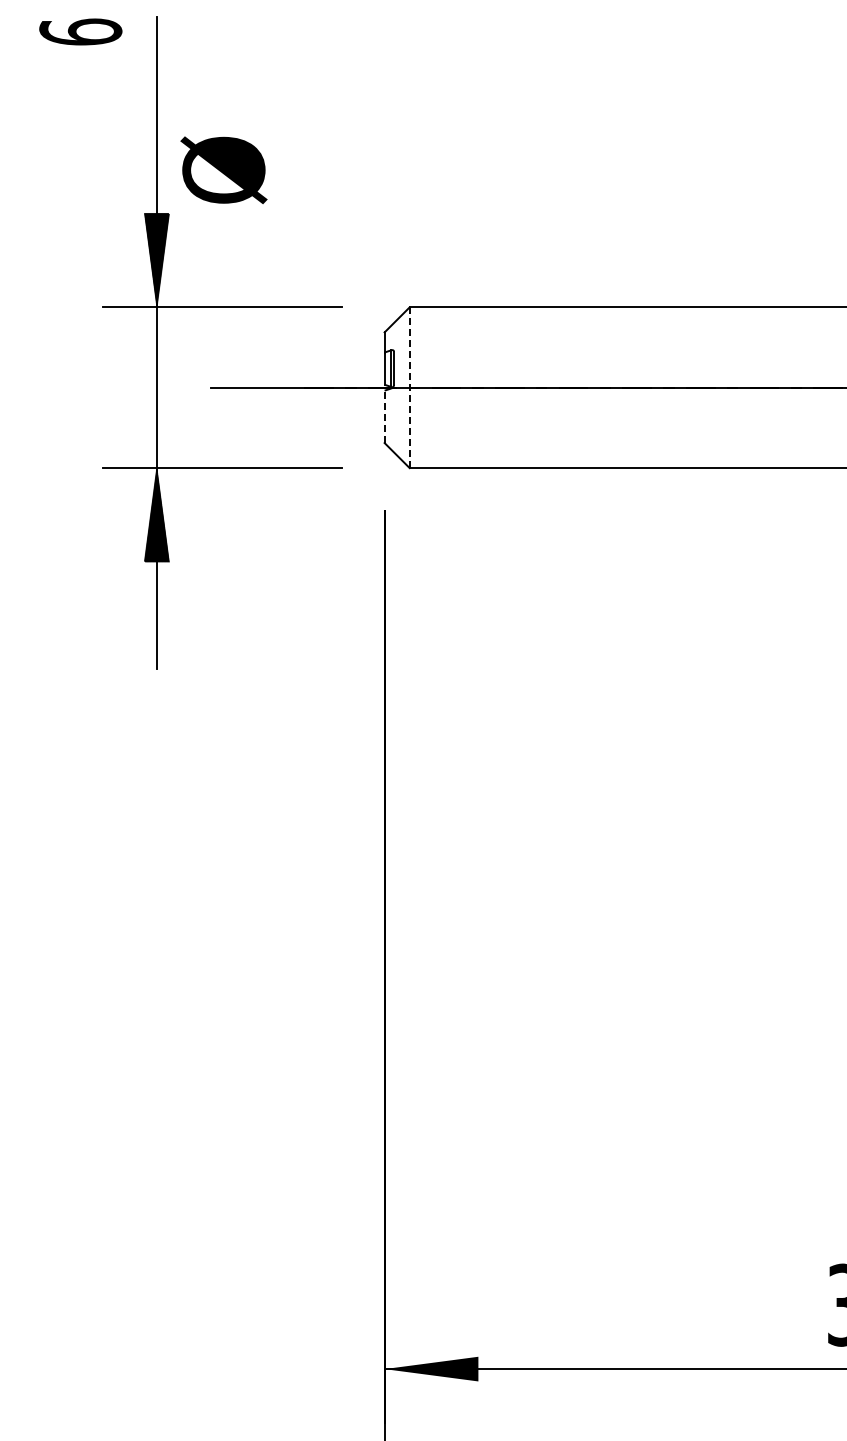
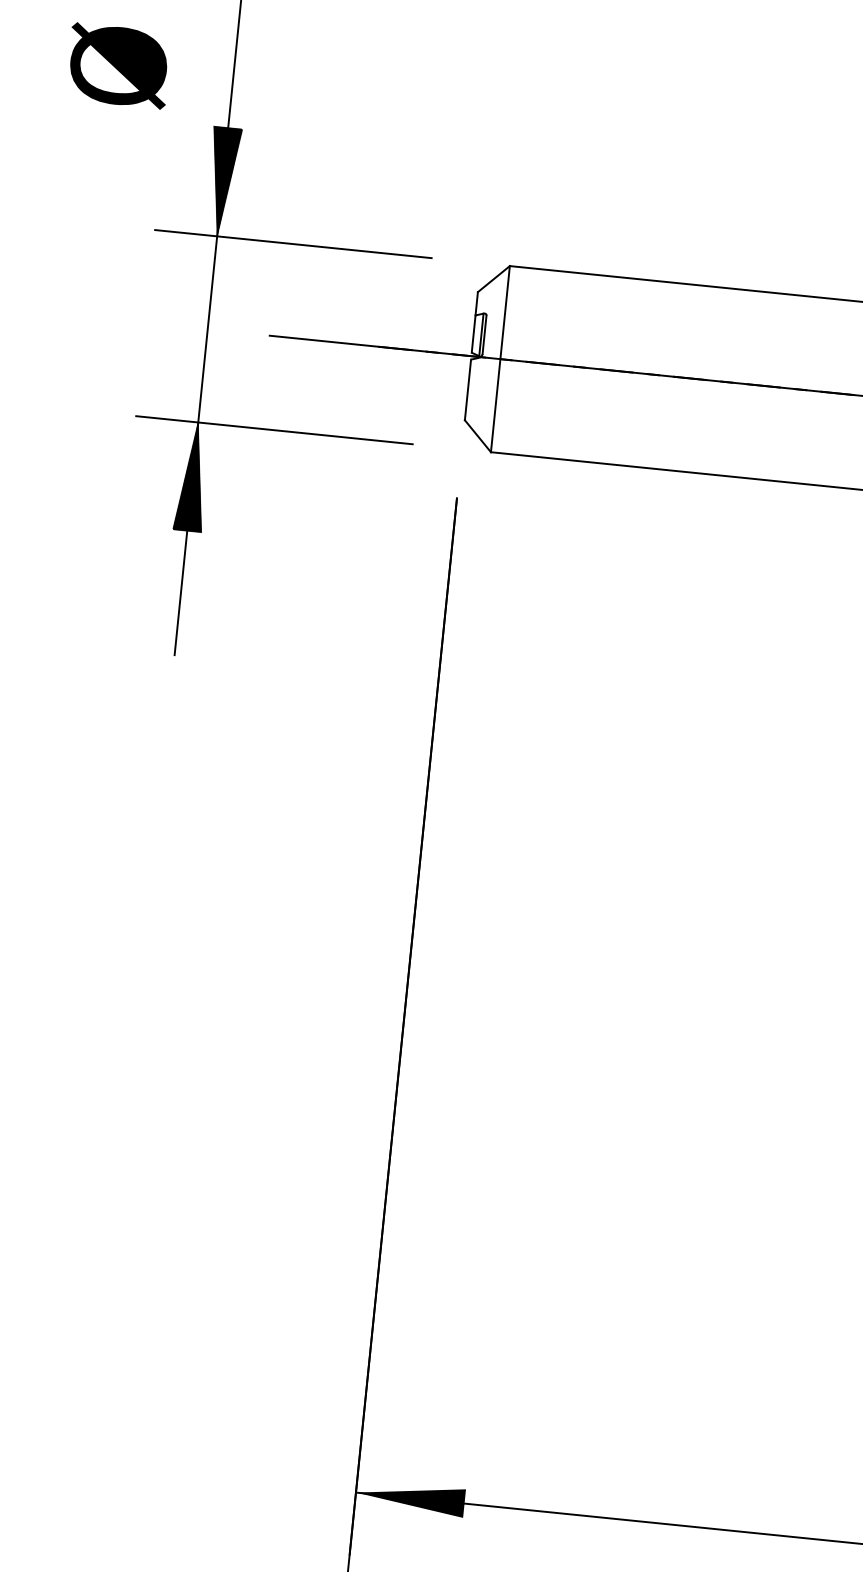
text: (223, 169) -> (118, 65), moved
line: (409, 387) -> (500, 358), dashed -> solid
line: (384, 416) -> (467, 389), dashed -> solid

